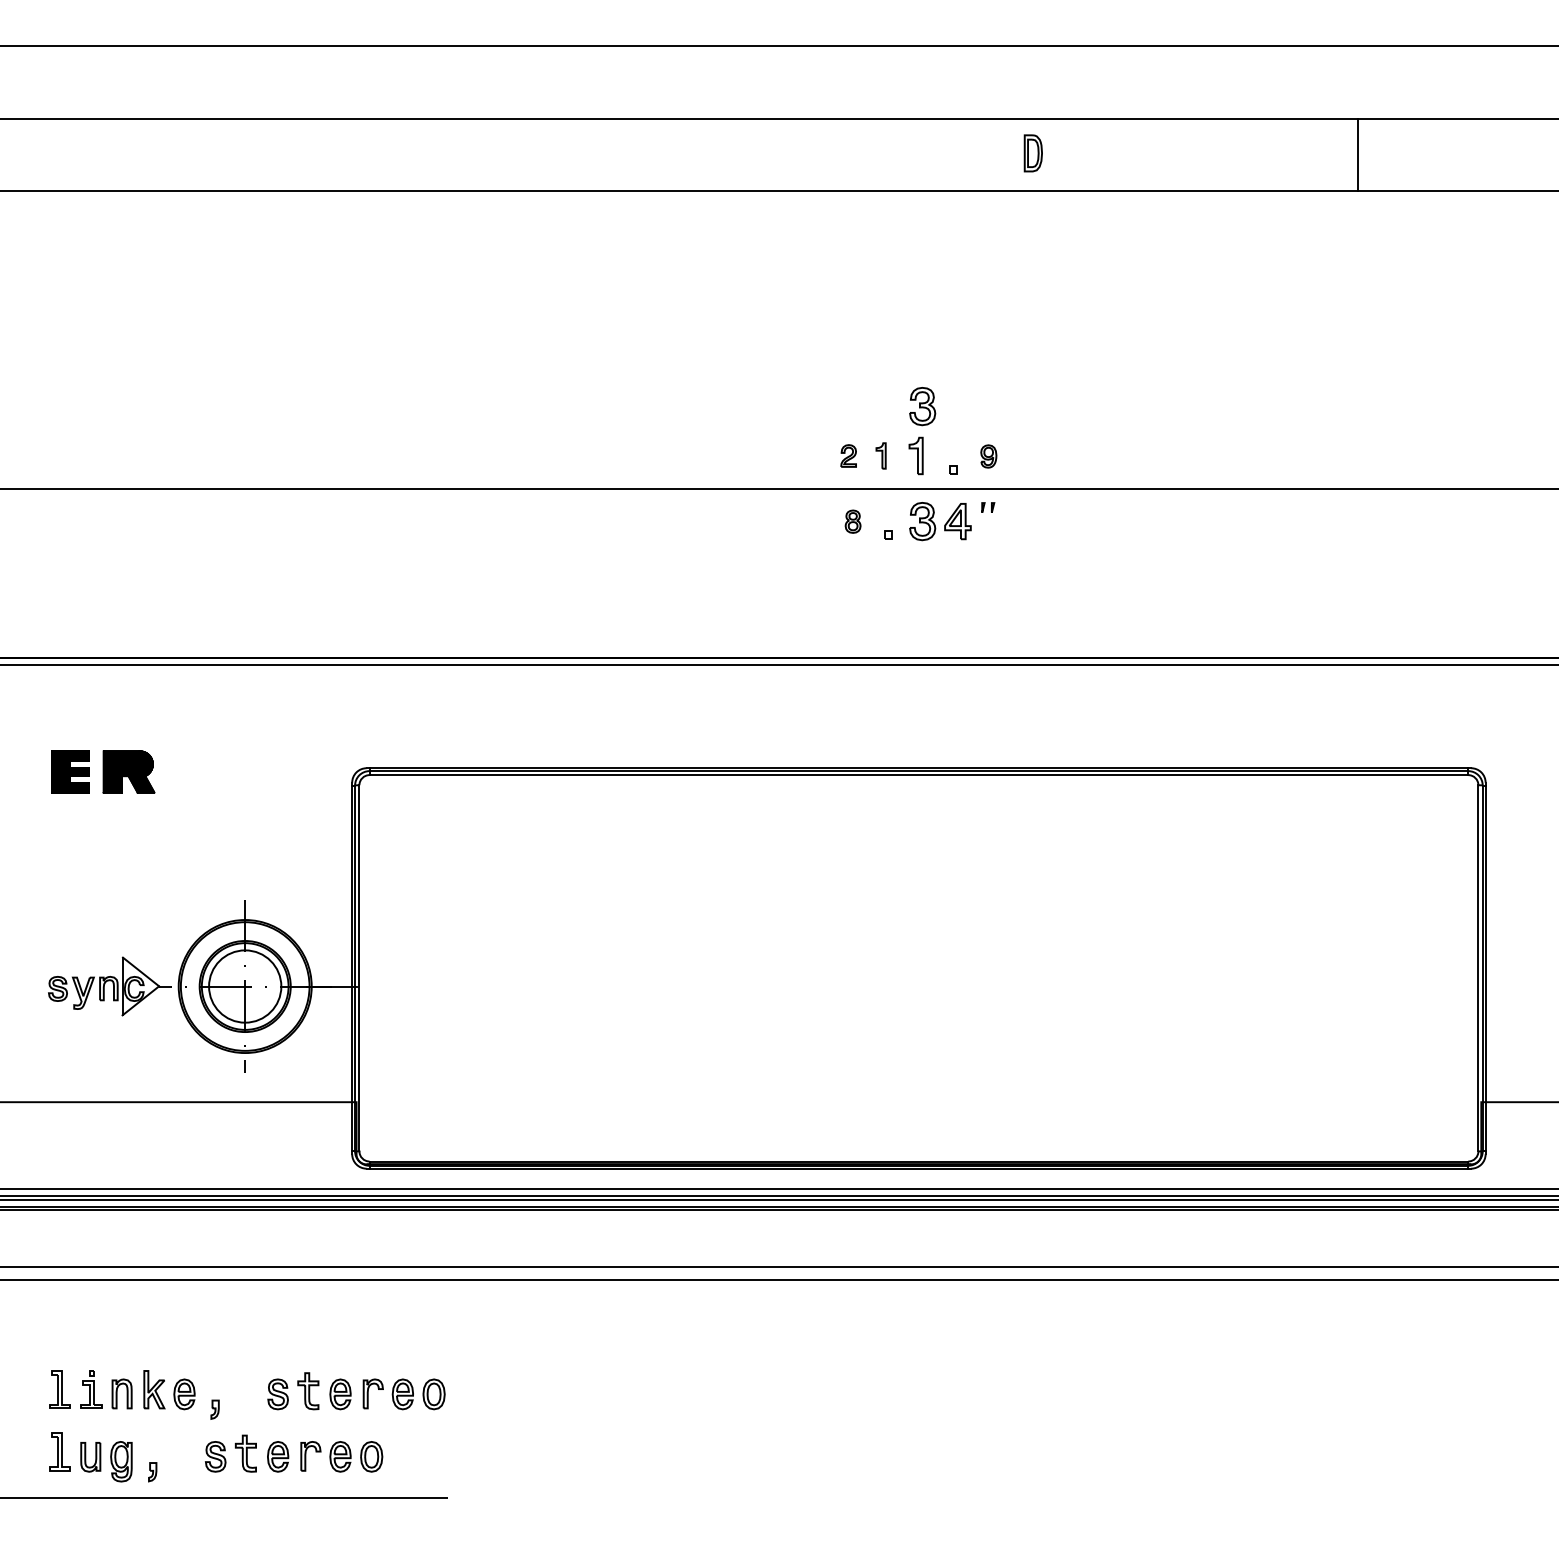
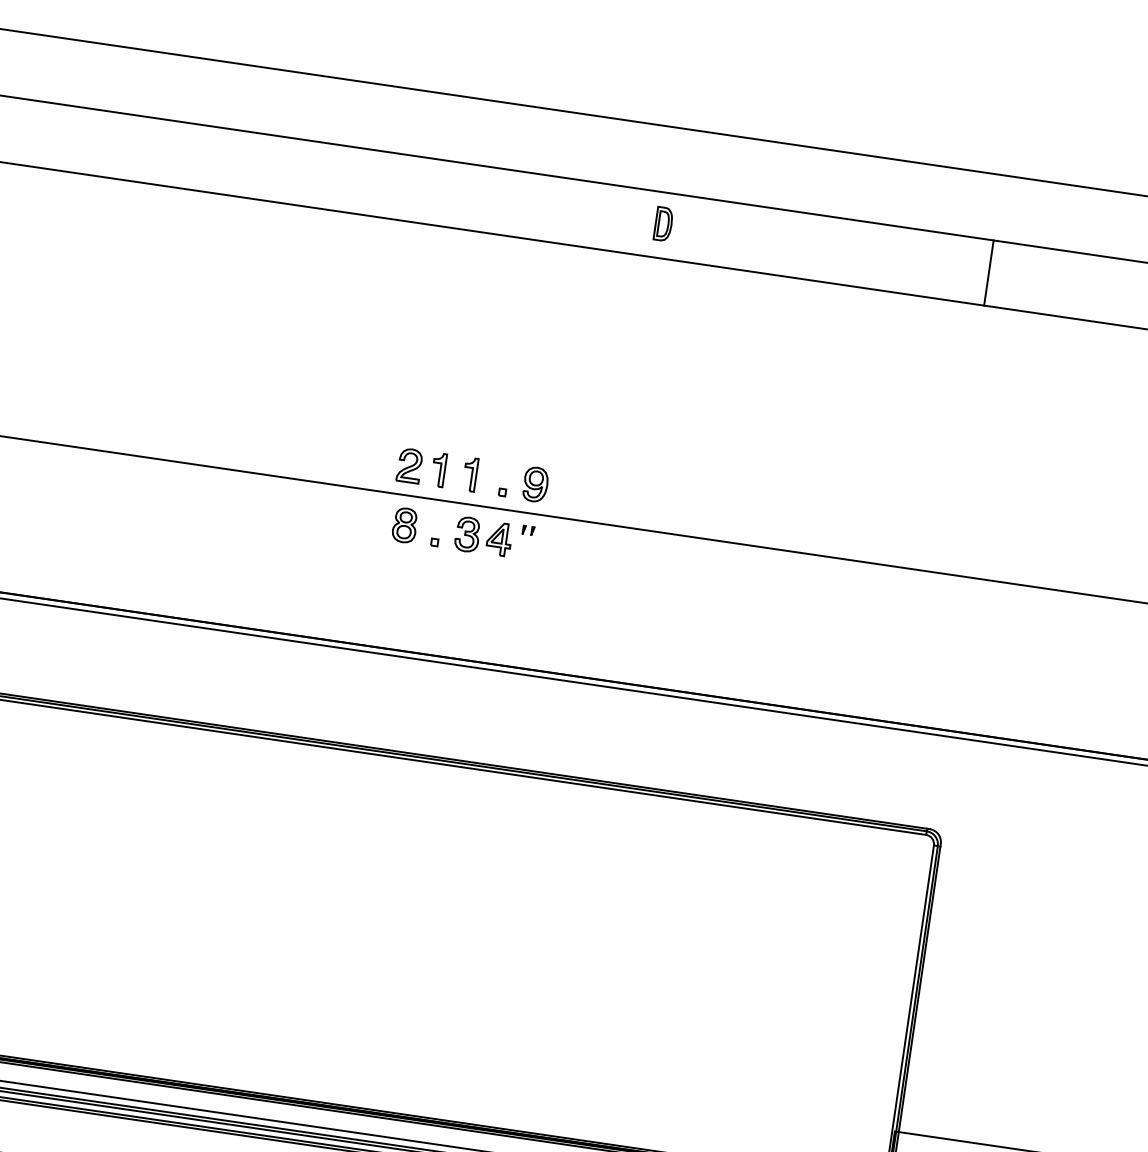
part: (1032, 153) -> (662, 224), moved
line: (1358, 154) -> (989, 272), moved
part: (922, 406) -> (482, 430), removed
part: (848, 455) -> (409, 465), size x1.67
part: (880, 455) -> (438, 469), size x1.43
part: (988, 456) -> (535, 484), size x1.67
part: (852, 521) -> (404, 525), size x1.67

